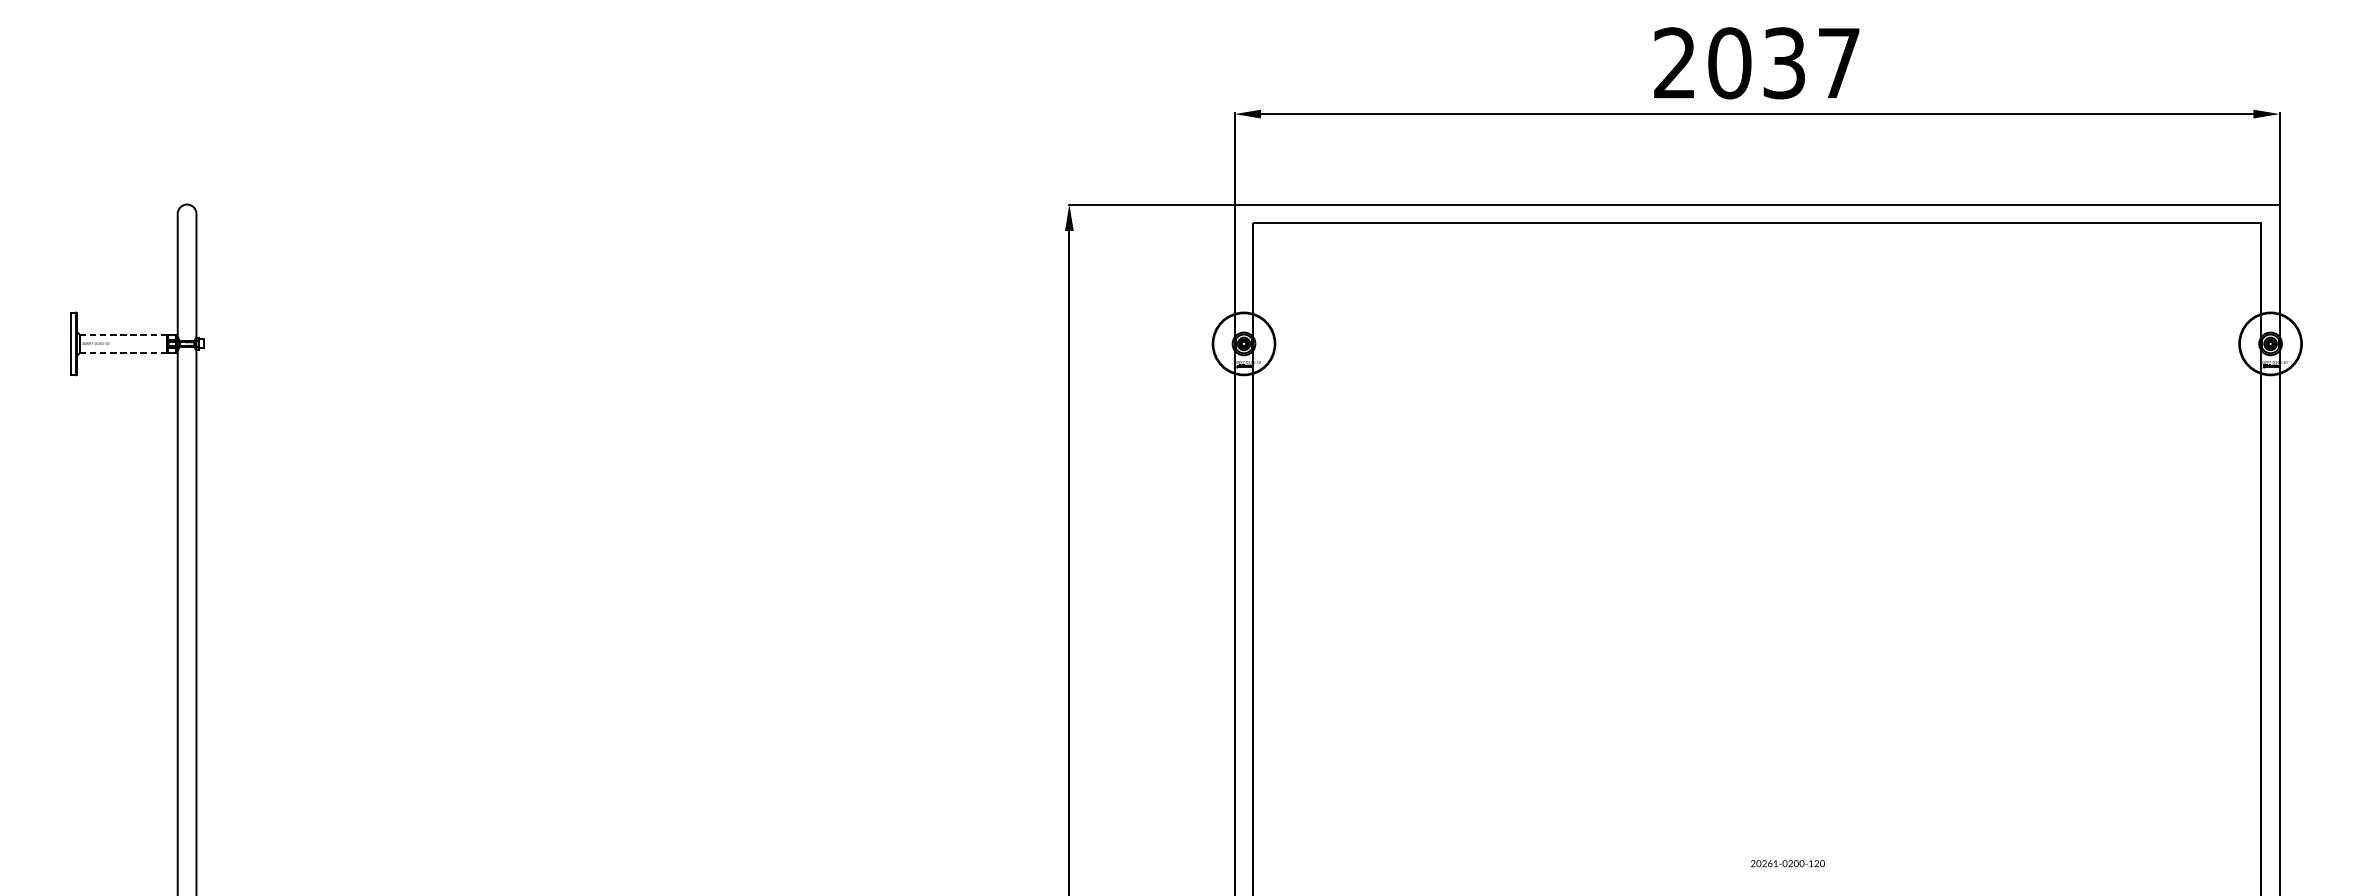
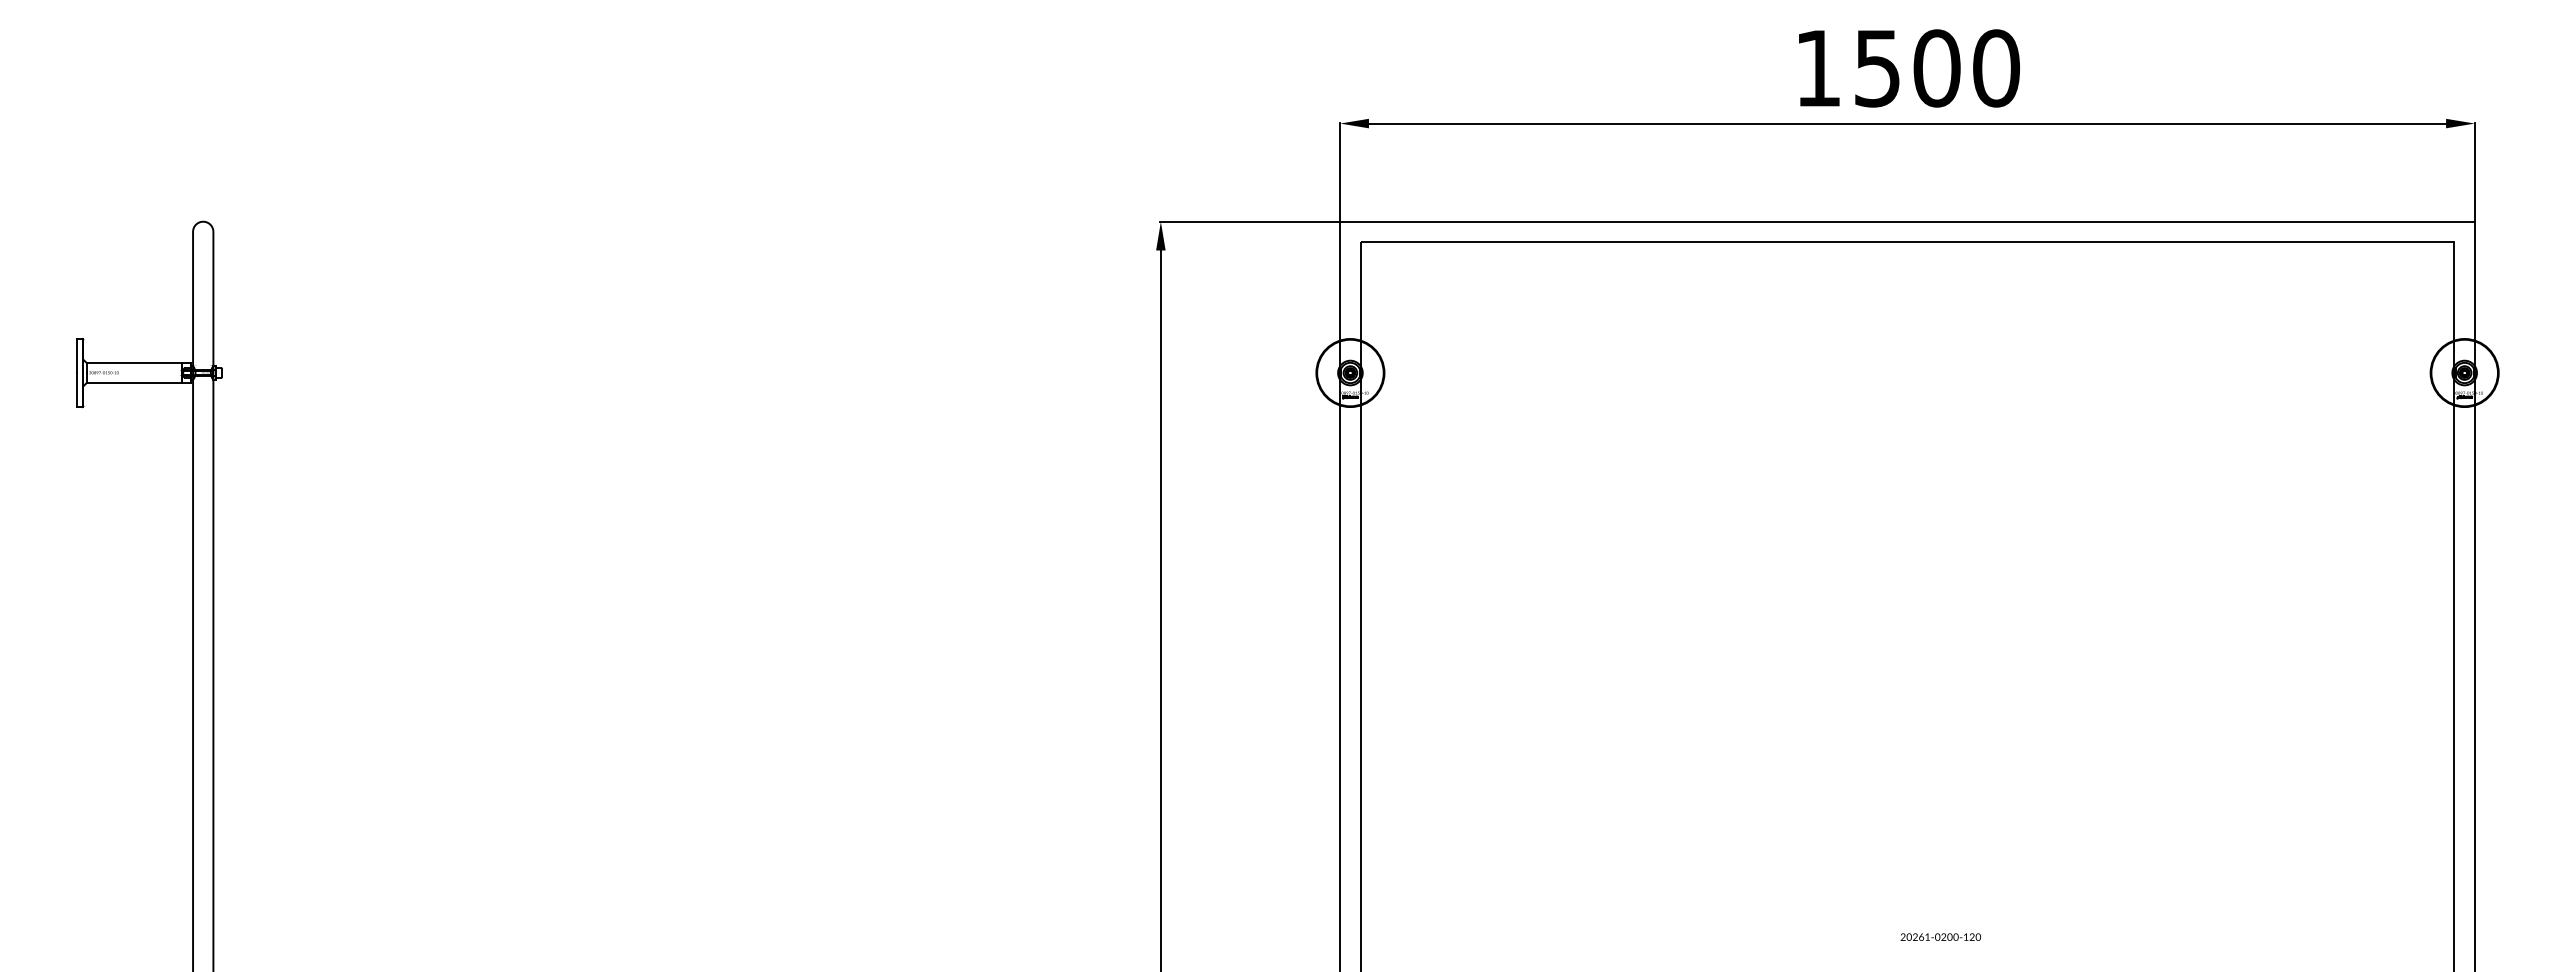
text: (1757, 63) -> (1907, 68), 2037 -> 1500
line: (123, 334) -> (134, 362), dashed -> solid
line: (123, 353) -> (134, 383), dashed -> solid

